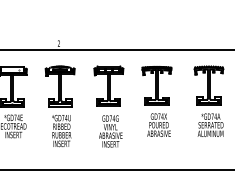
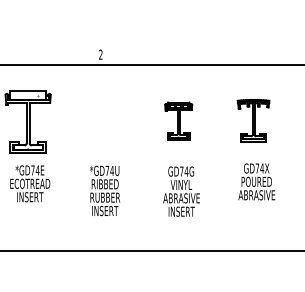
part: (108, 85) -> (178, 119), size x0.6
part: (156, 85) -> (252, 119), size x0.7
part: (59, 86) -> (101, 121), removed

